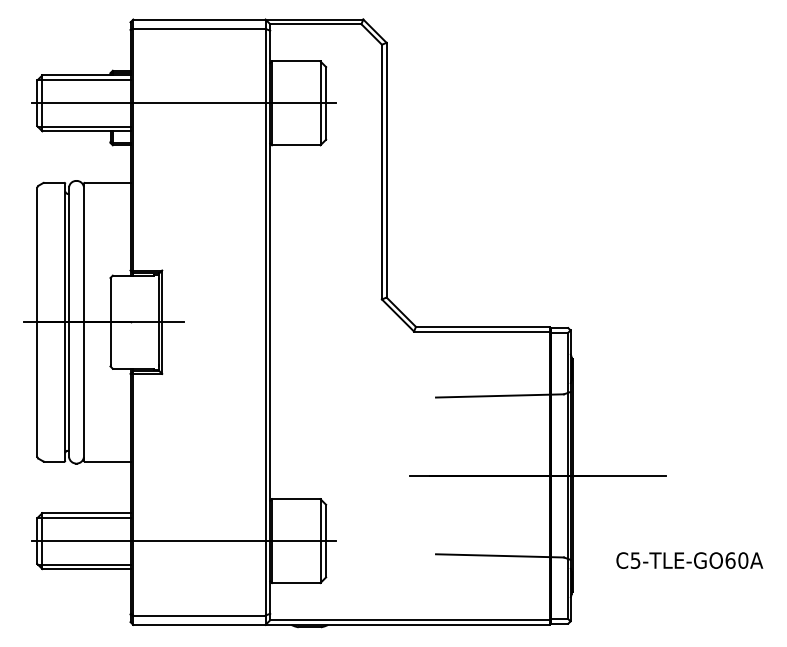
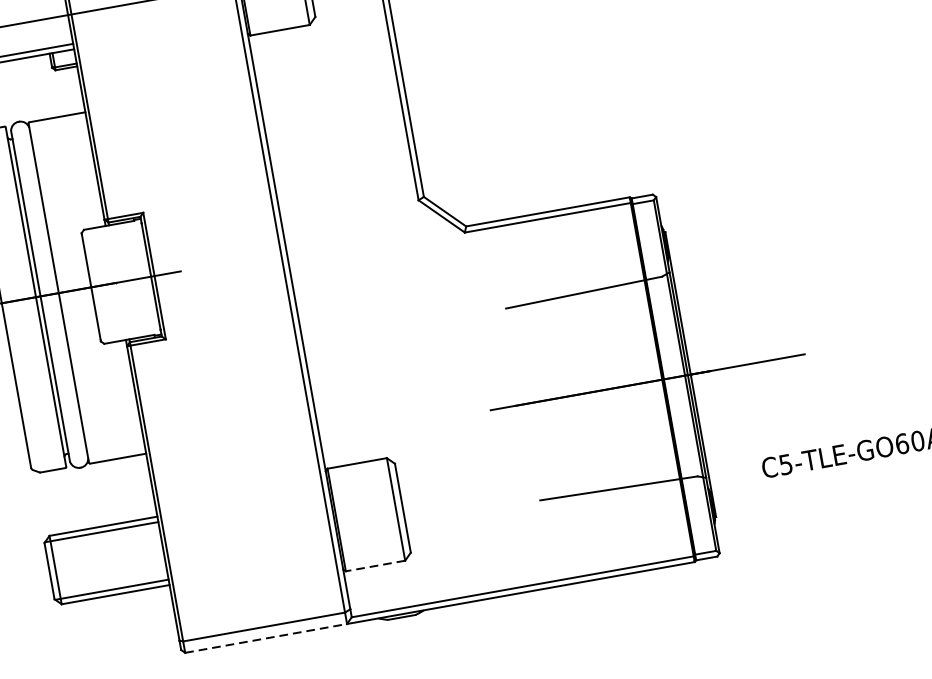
line: (183, 541) -> (228, 539), removed
line: (295, 583) -> (374, 566), solid -> dashed
line: (199, 624) -> (266, 637), solid -> dashed

